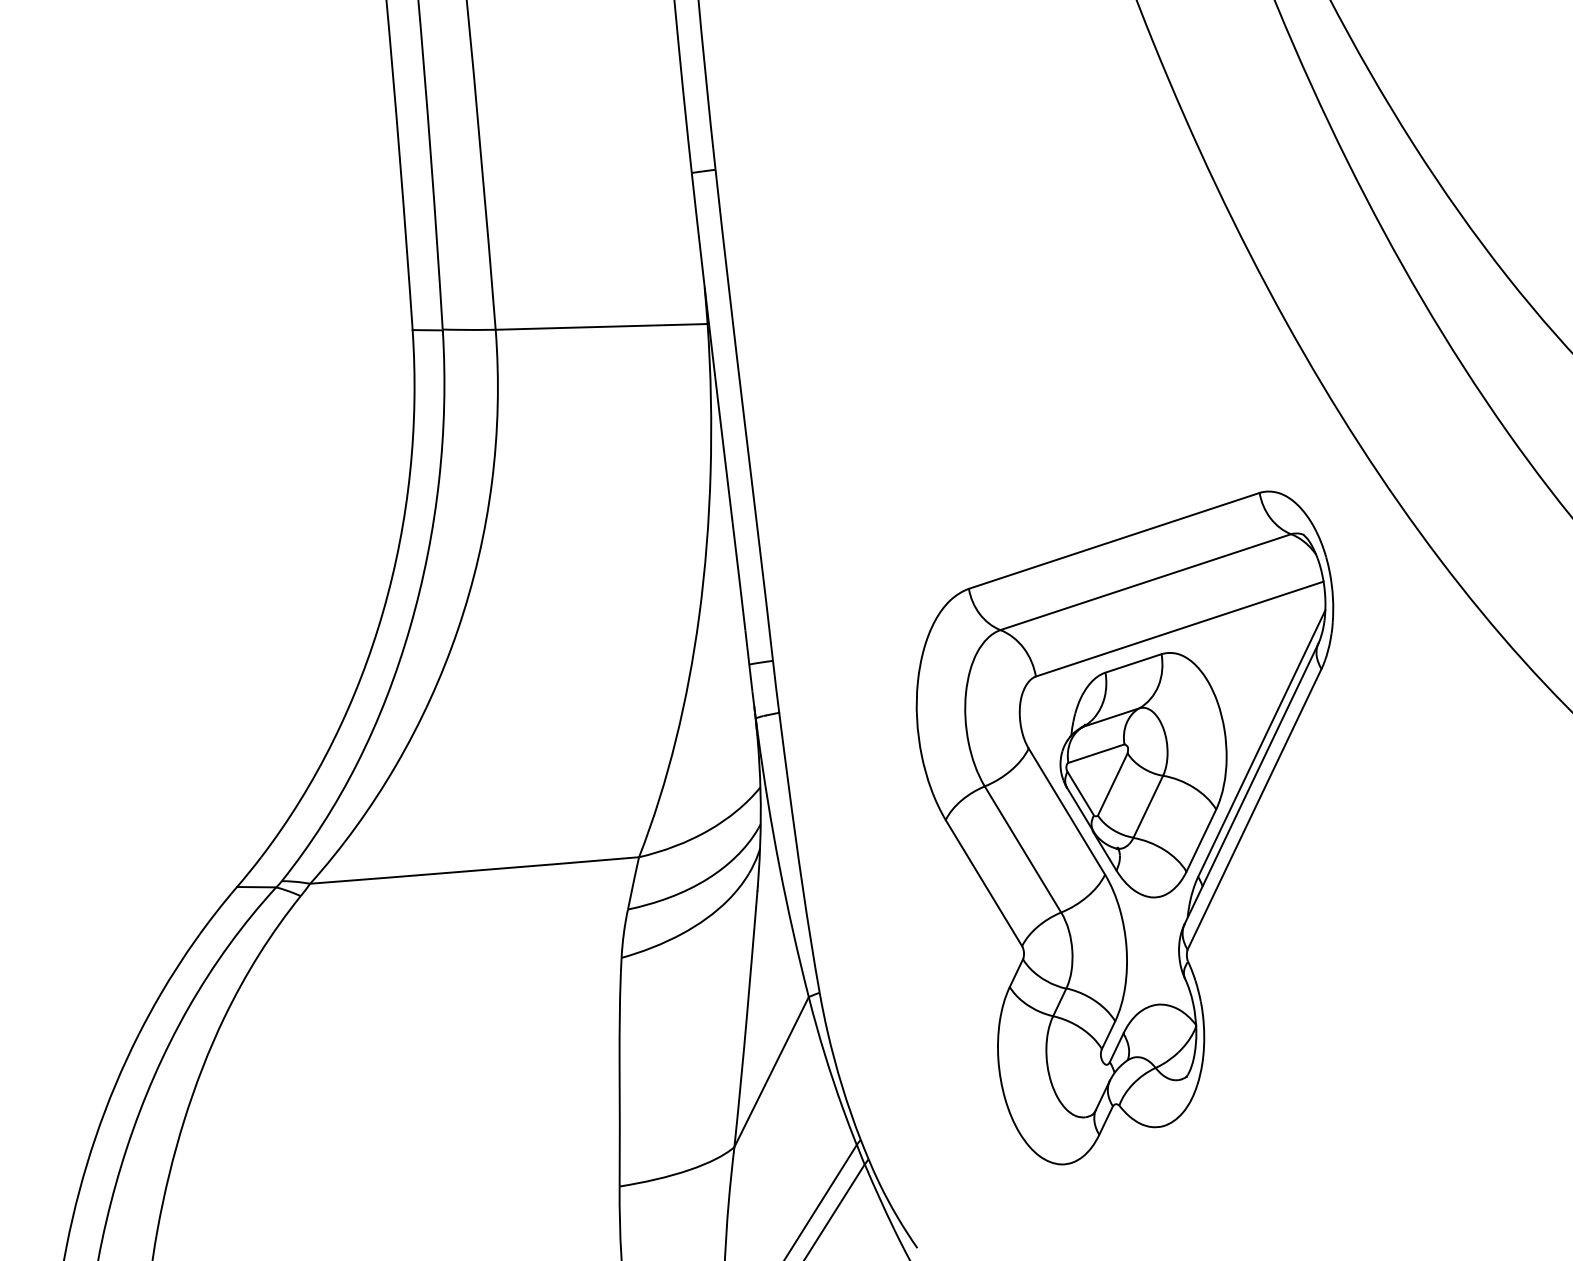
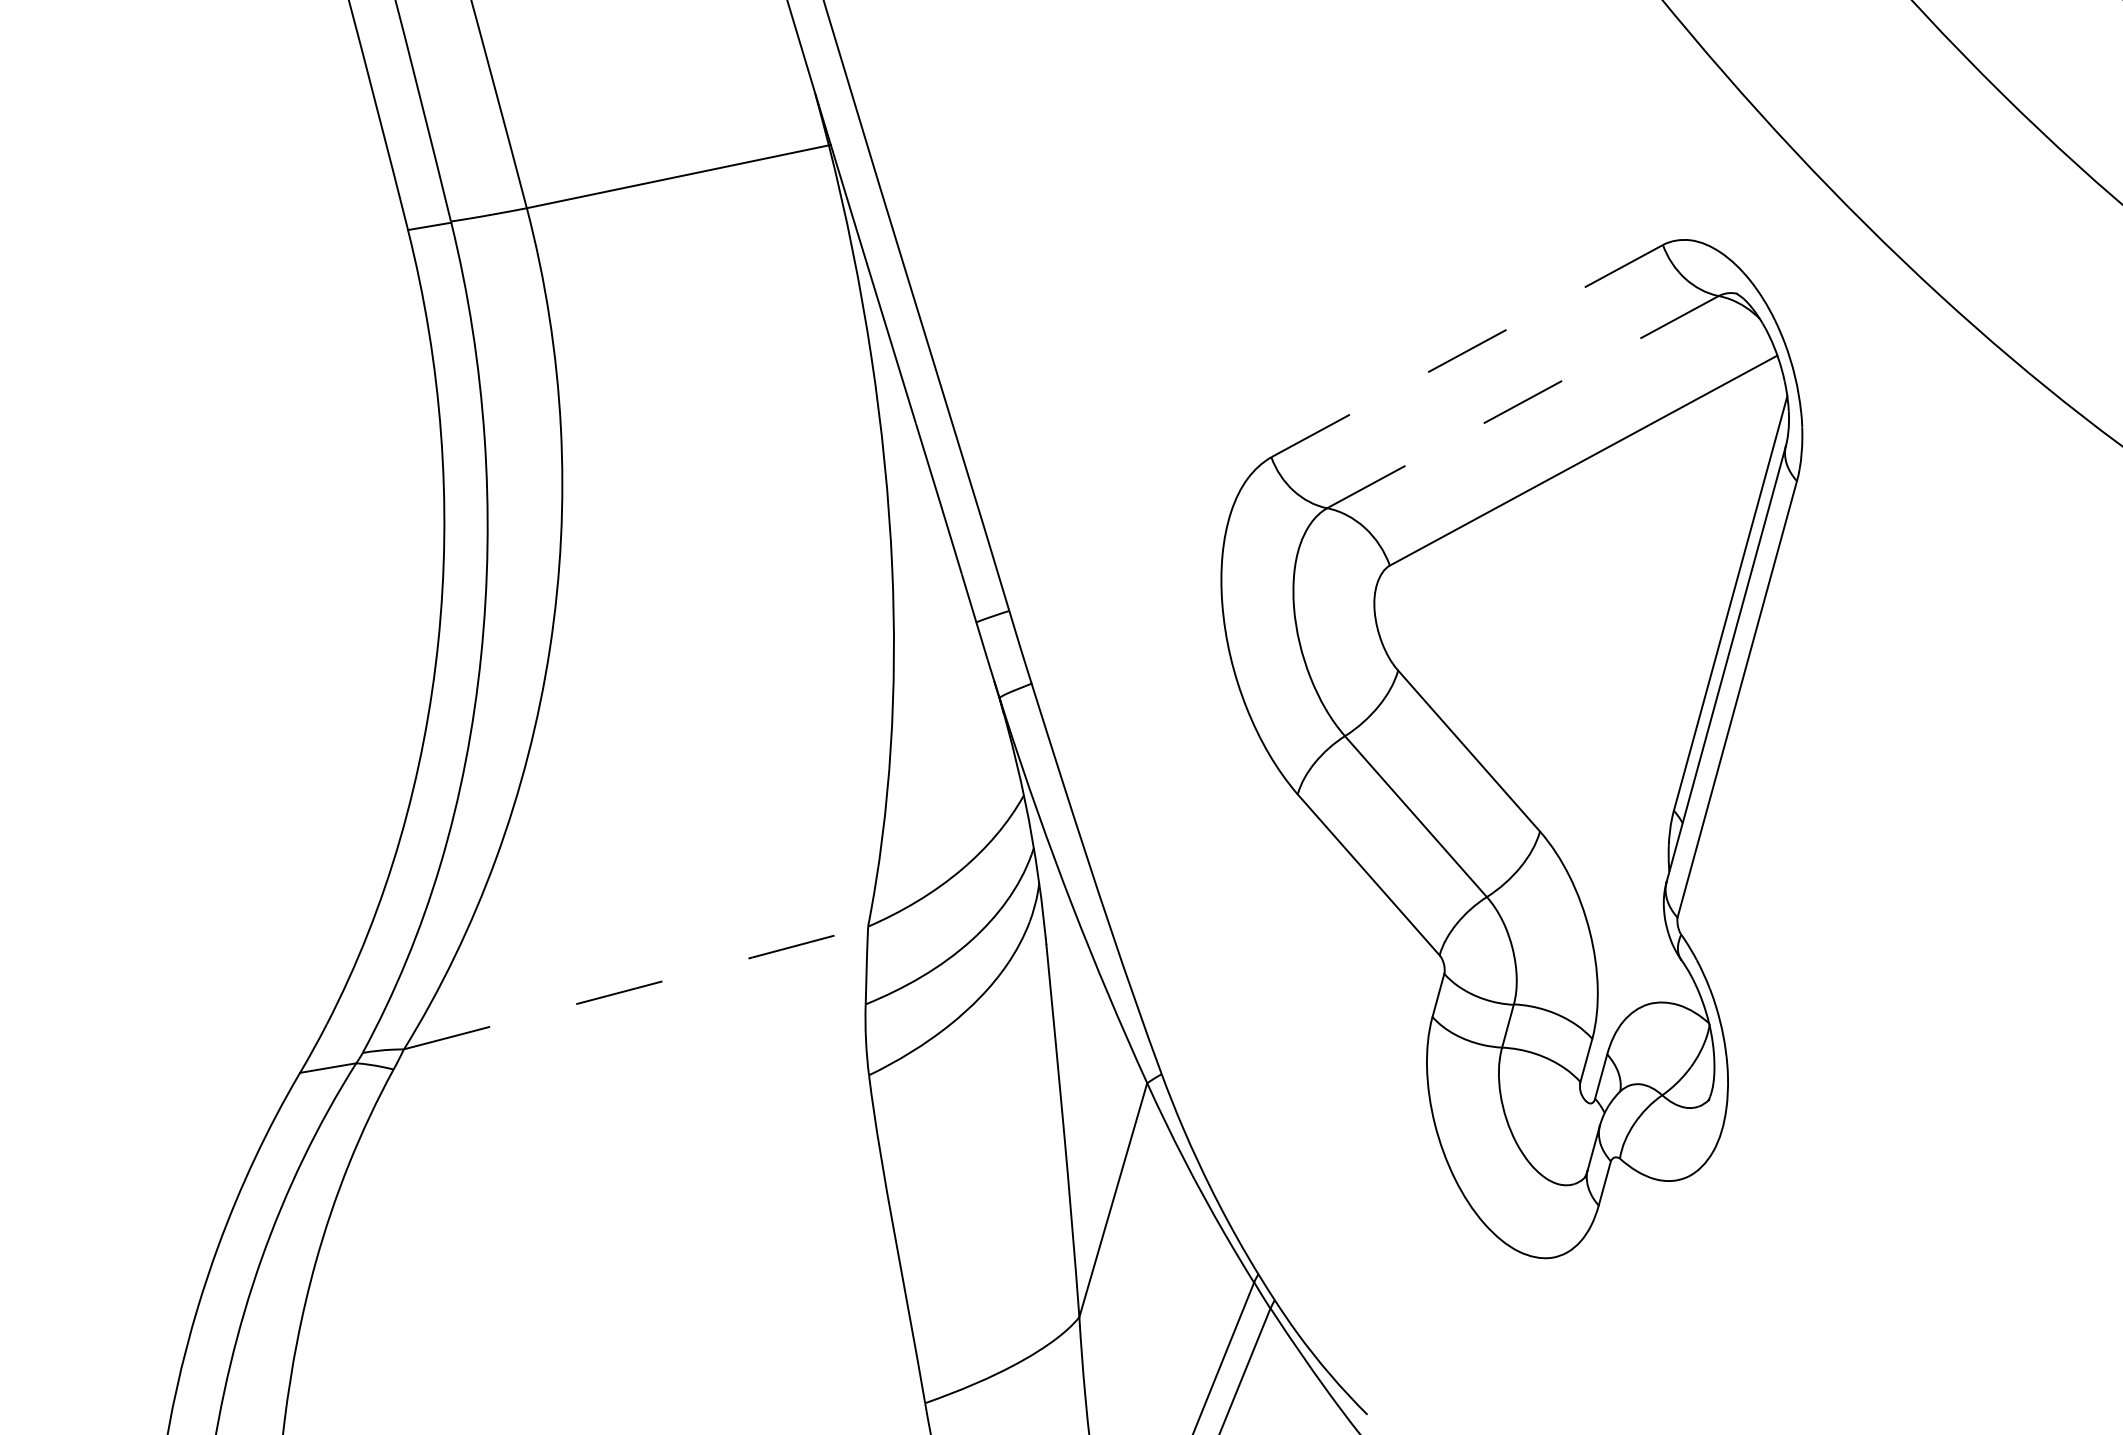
line: (1114, 540) -> (1467, 350), solid -> dashed
line: (1146, 582) -> (1524, 402), solid -> dashed
part: (1143, 775) -> (1569, 679), removed
arc: (474, 870) -> (635, 988), solid -> dashed

